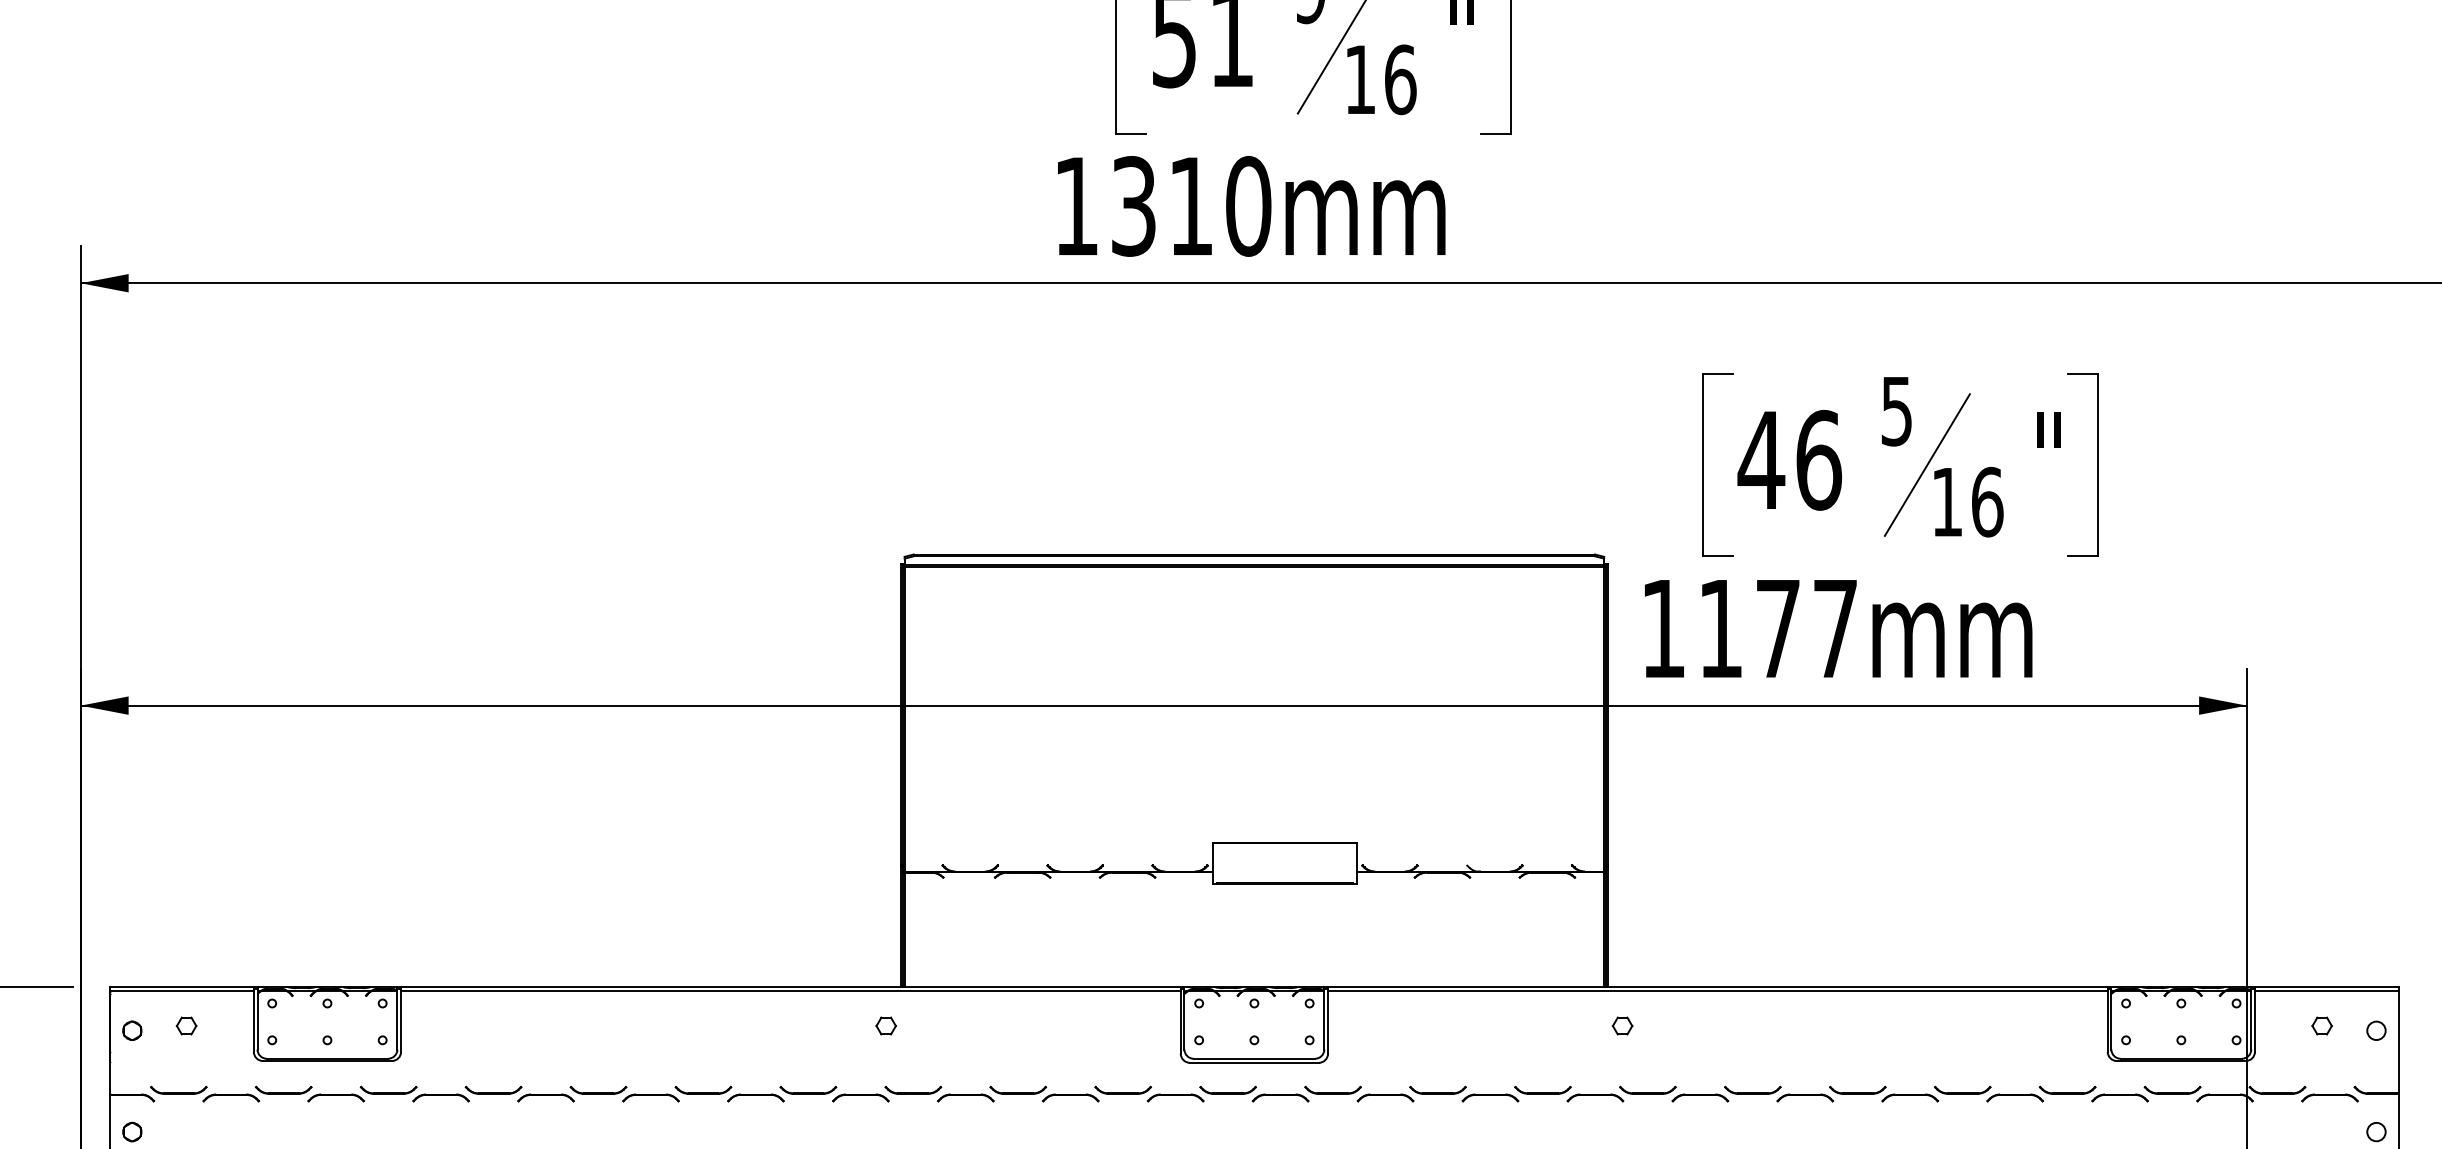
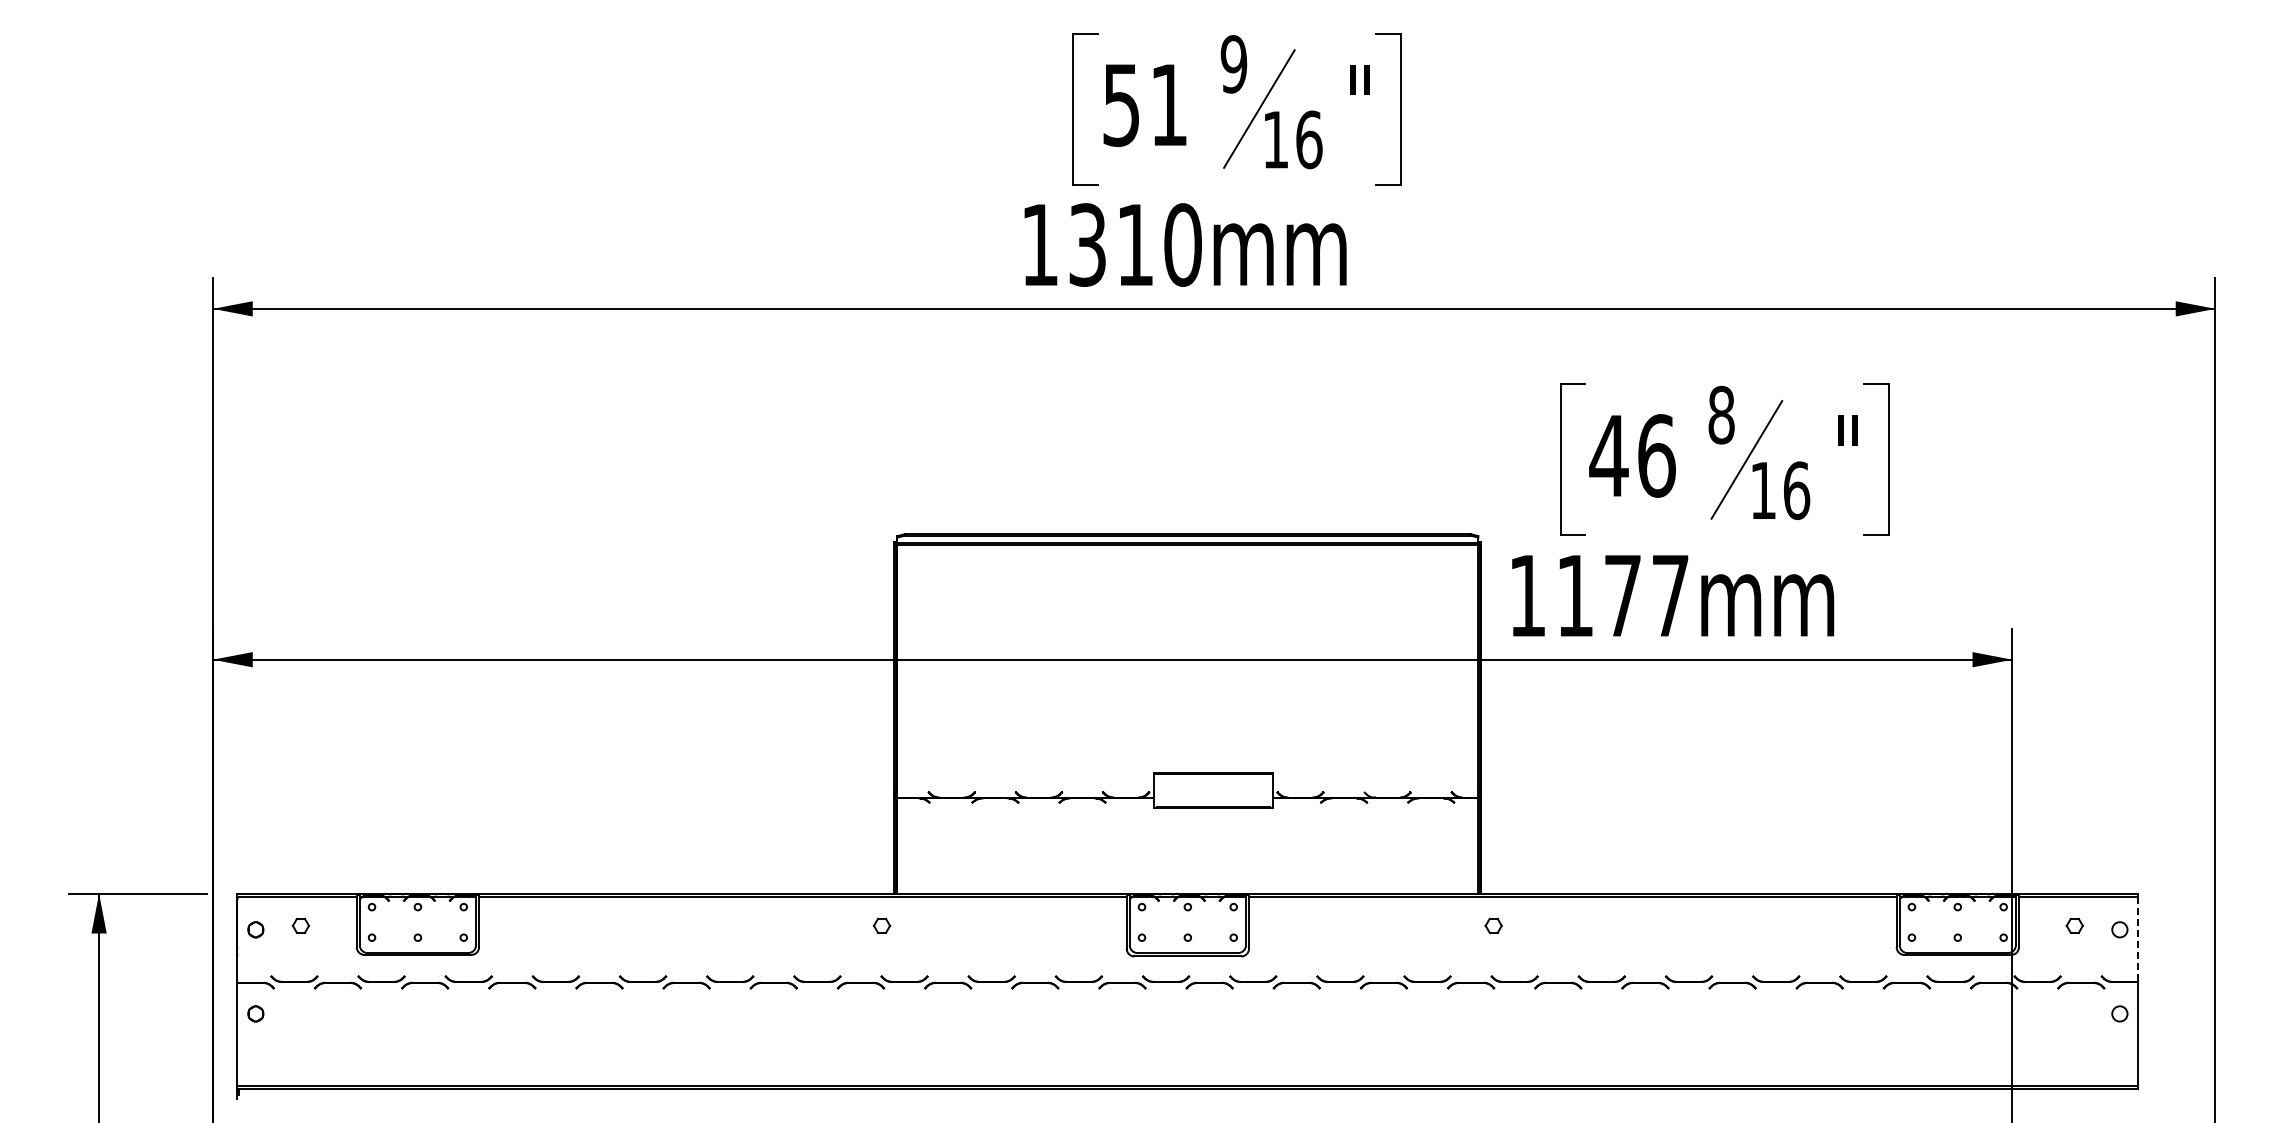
text: (1896, 410) -> (1721, 414), 5 -> 8
line: (2398, 1042) -> (2138, 939), solid -> dashed

